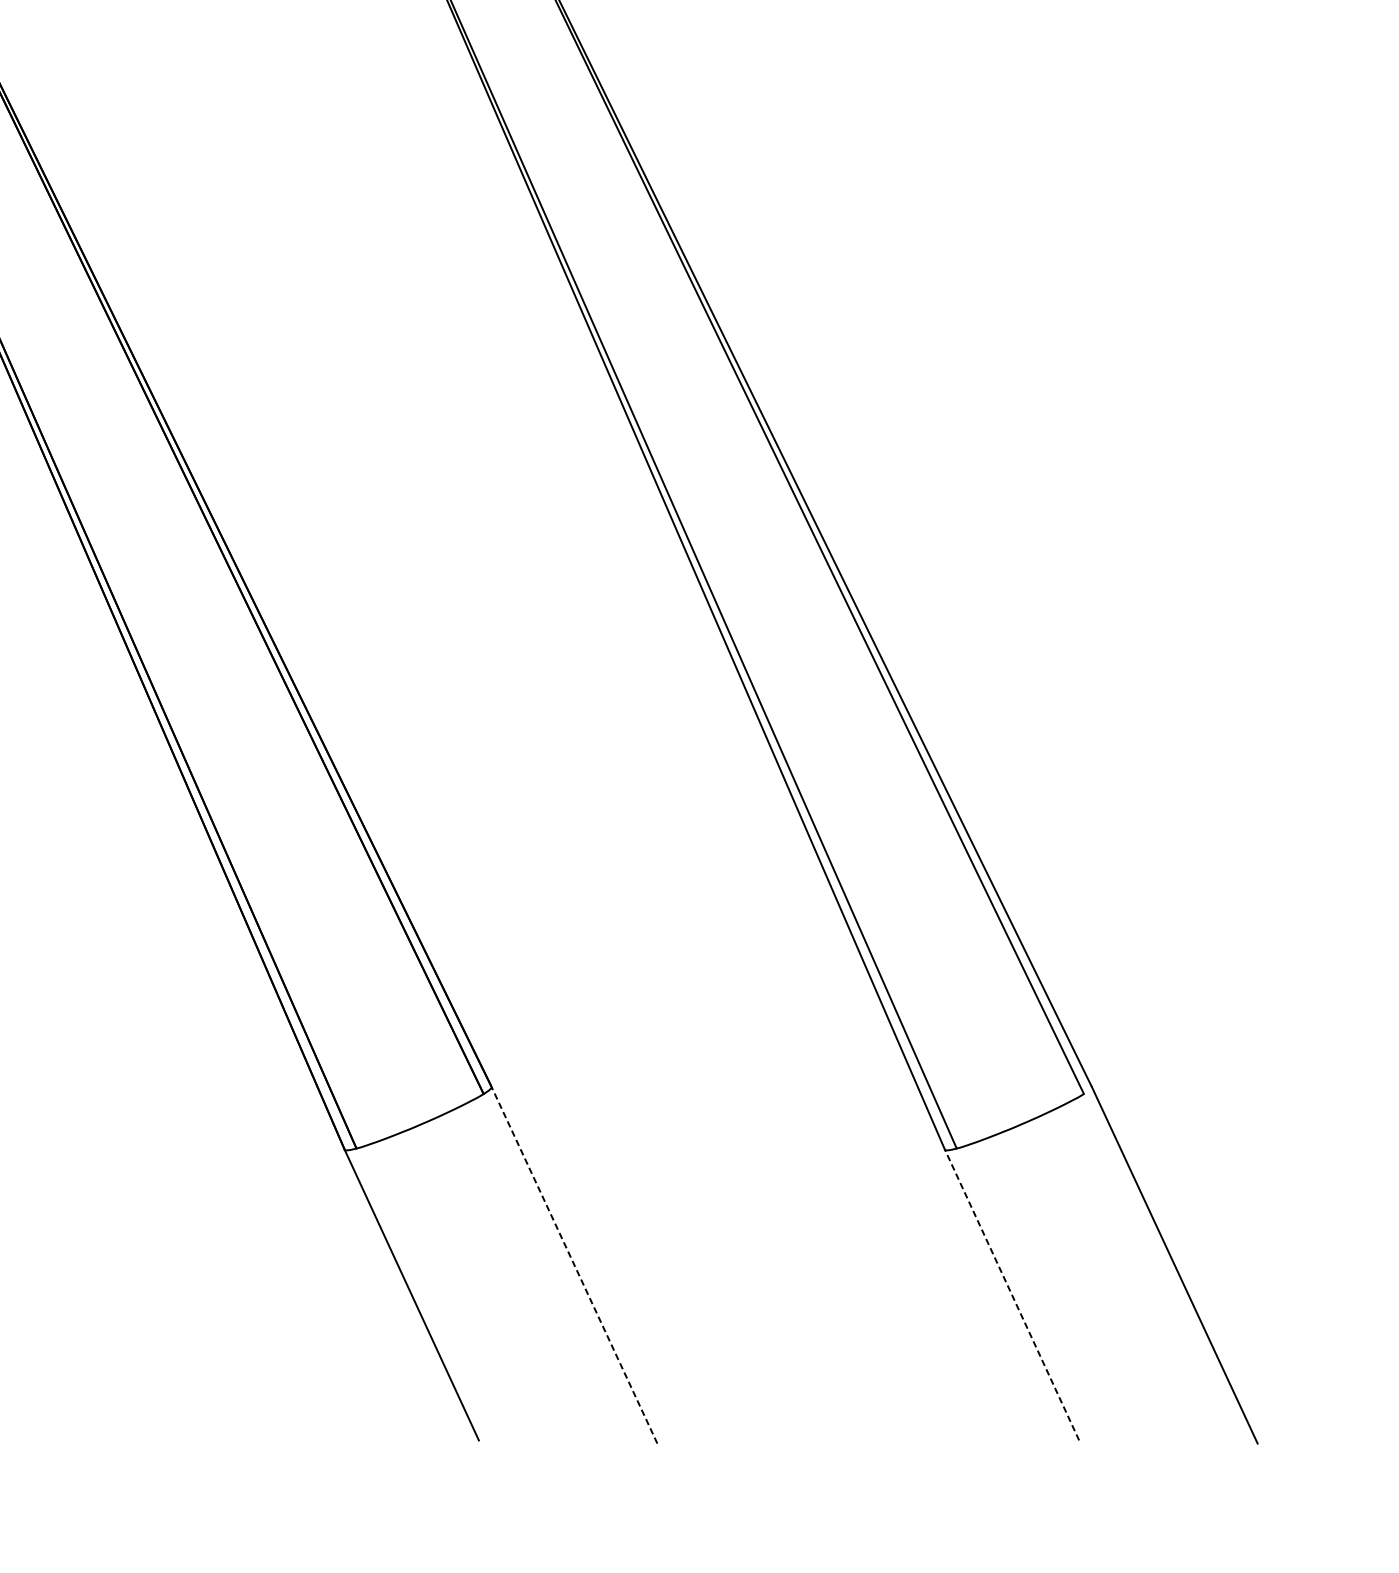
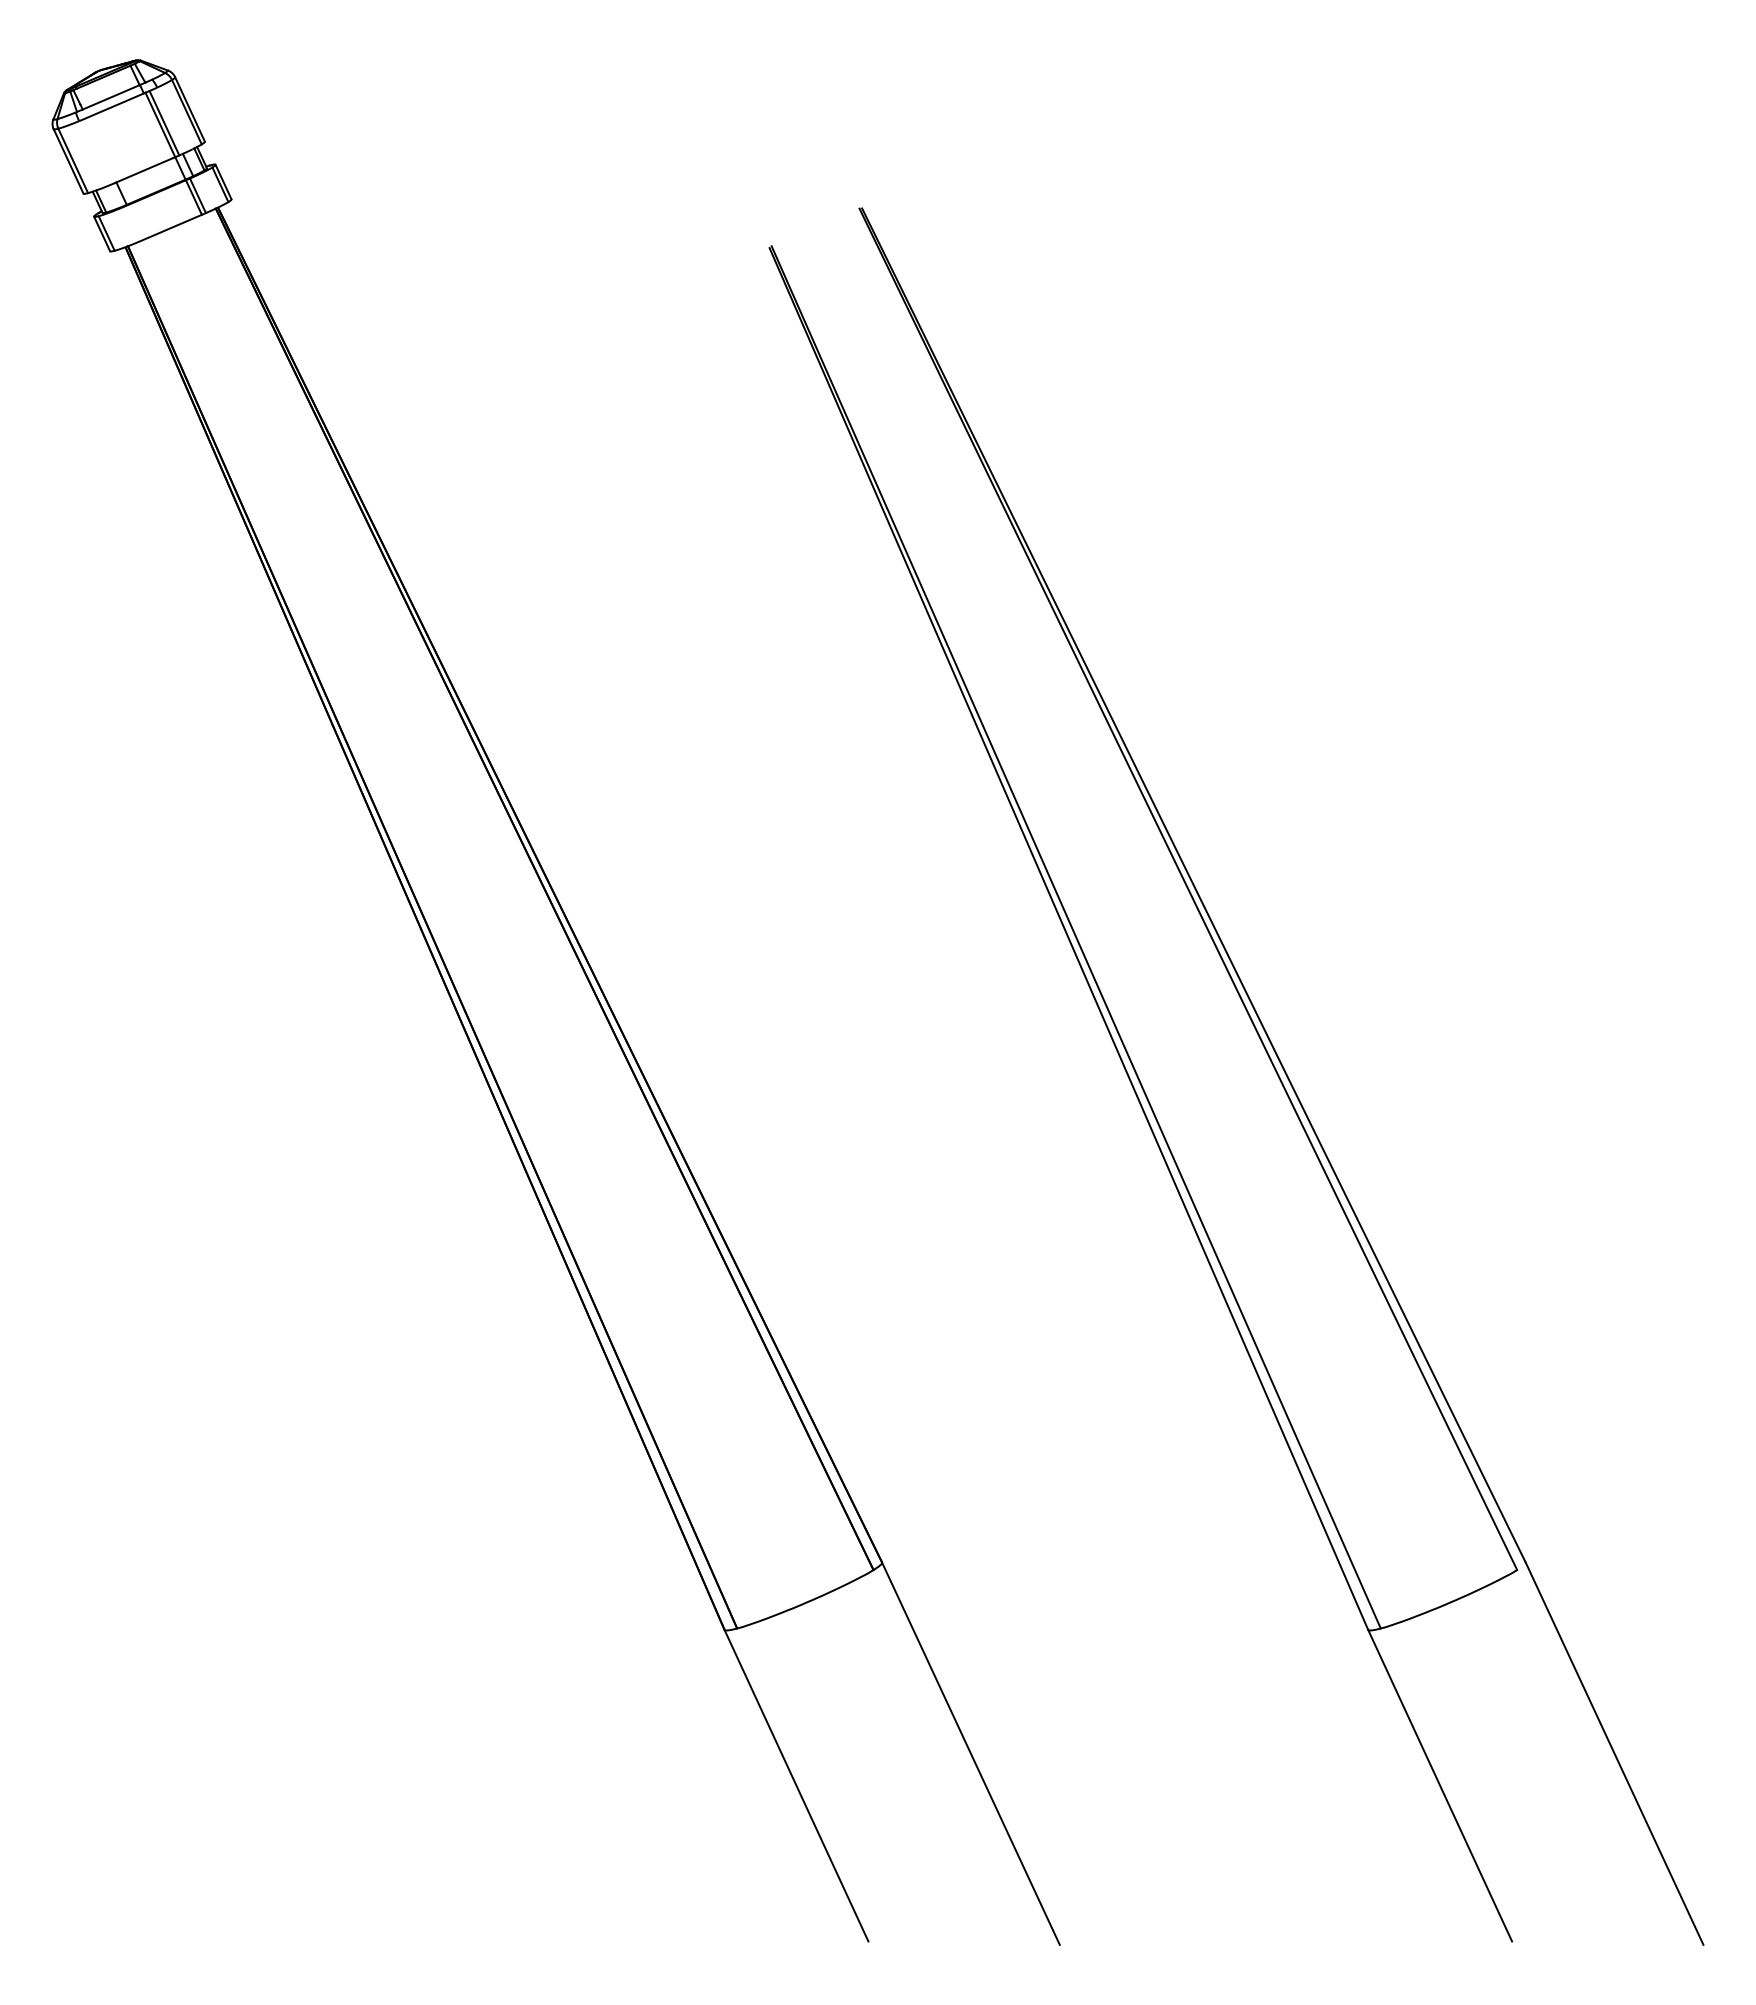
line: (574, 1265) -> (970, 1753), dashed -> solid
line: (1012, 1294) -> (1440, 1785), dashed -> solid

